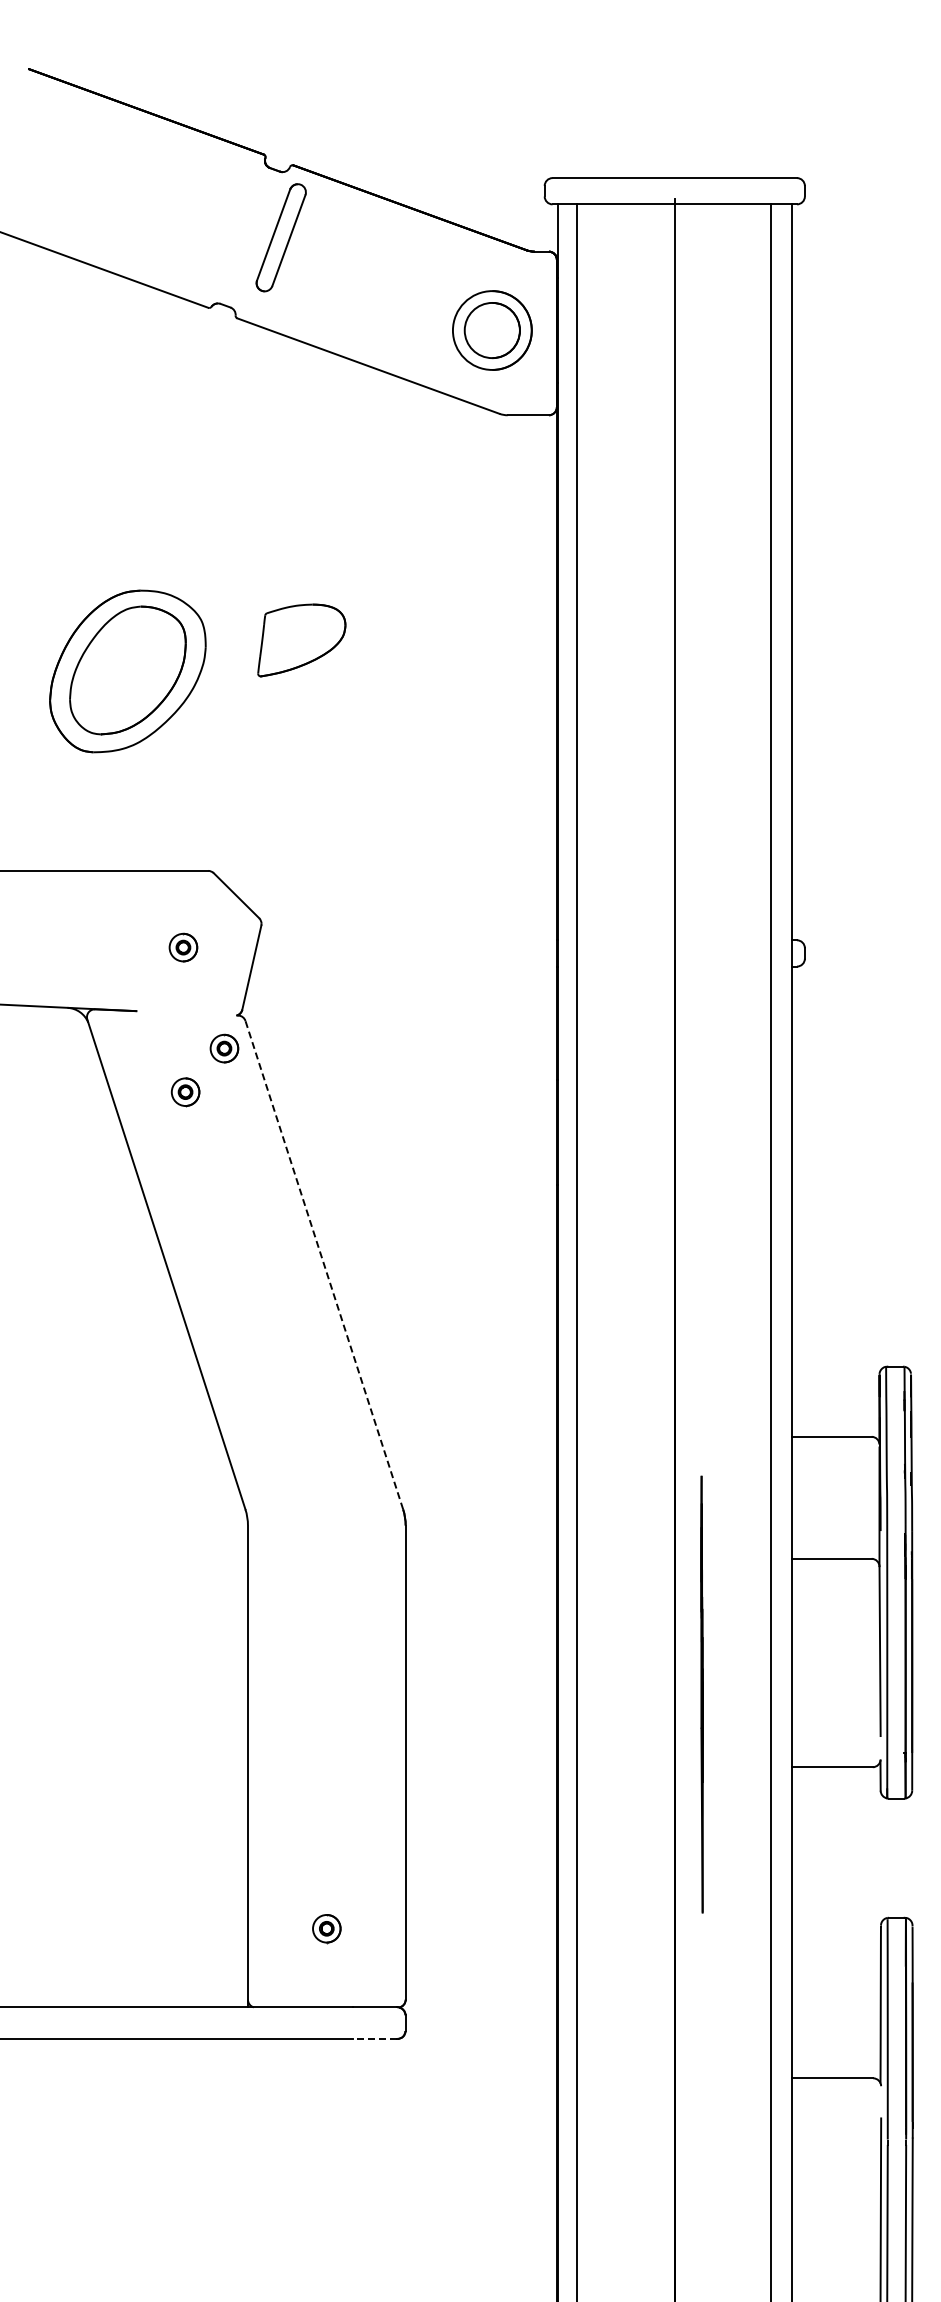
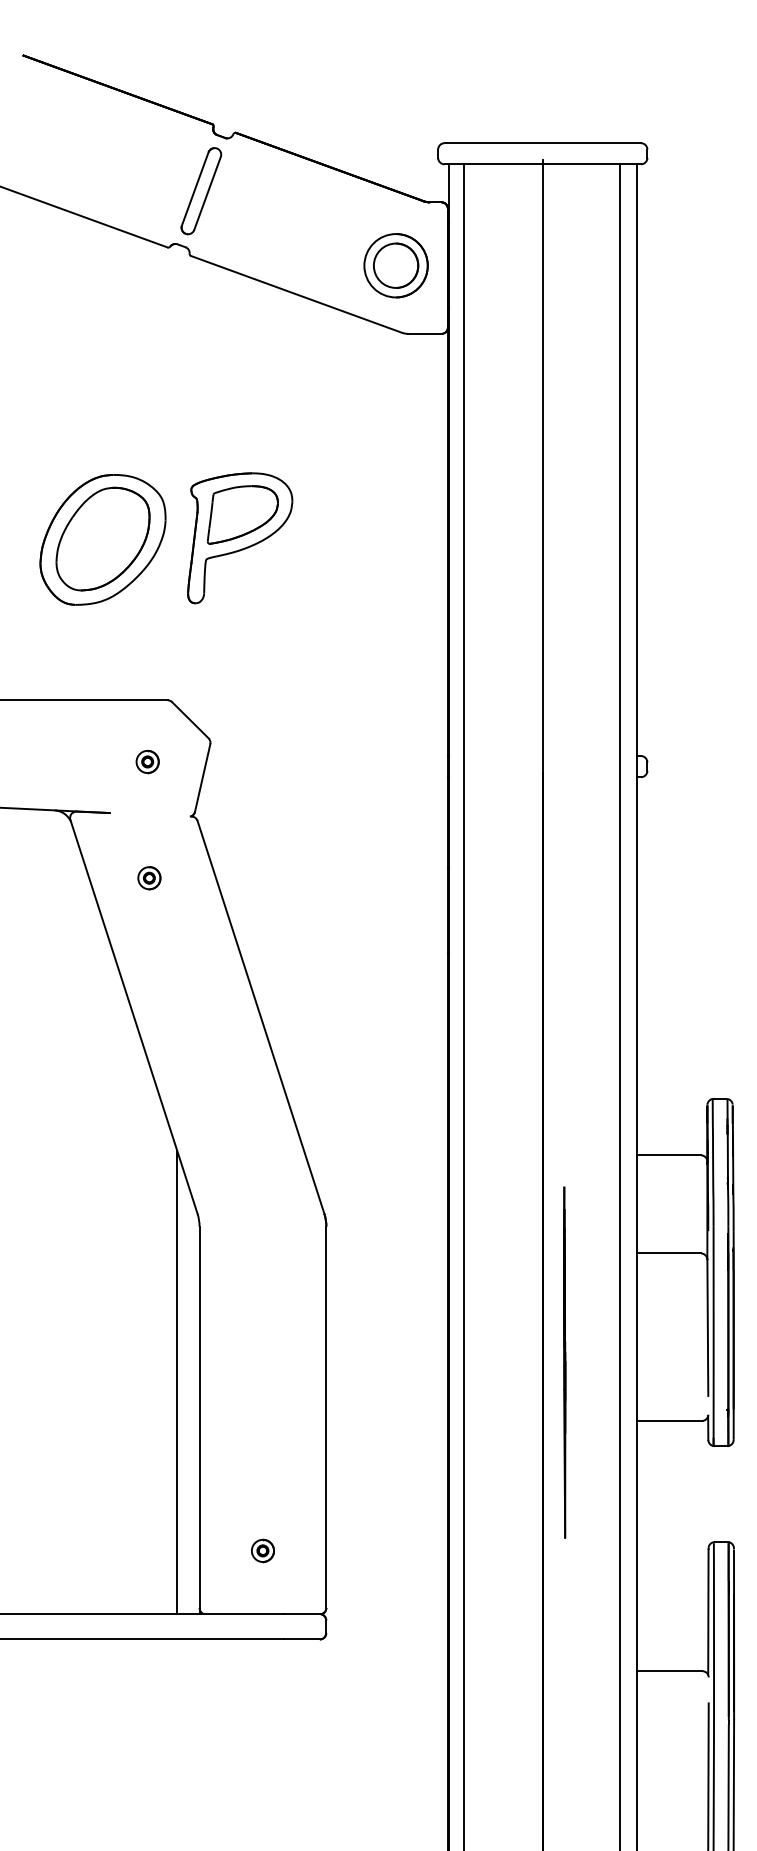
part: (280, 237) -> (200, 190), moved
part: (298, 669) -> (240, 538), added
part: (224, 1048) -> (180, 843), removed
line: (324, 1265) -> (261, 1017), dashed -> solid
line: (220, 1719) -> (177, 1382), added
line: (374, 2038) -> (301, 1639), dashed -> solid

